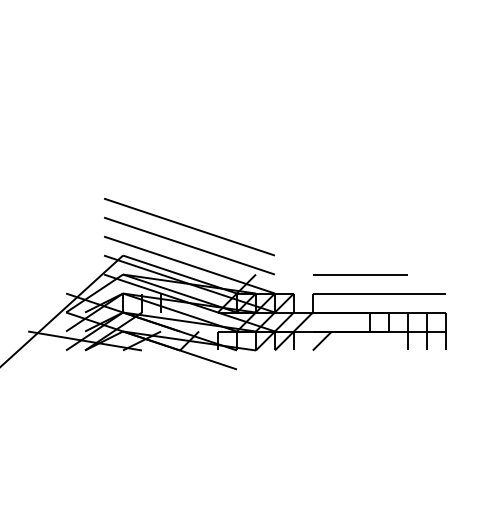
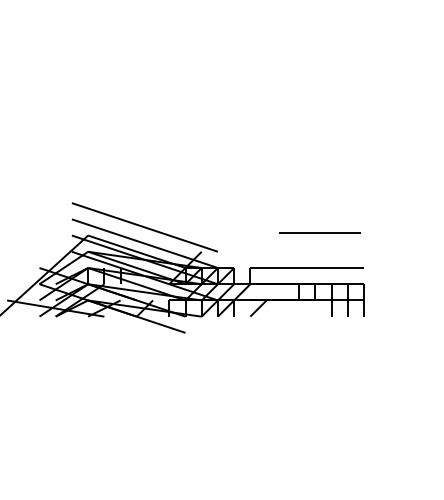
line: (189, 227) -> (144, 211), removed
line: (359, 274) -> (319, 232), moved

